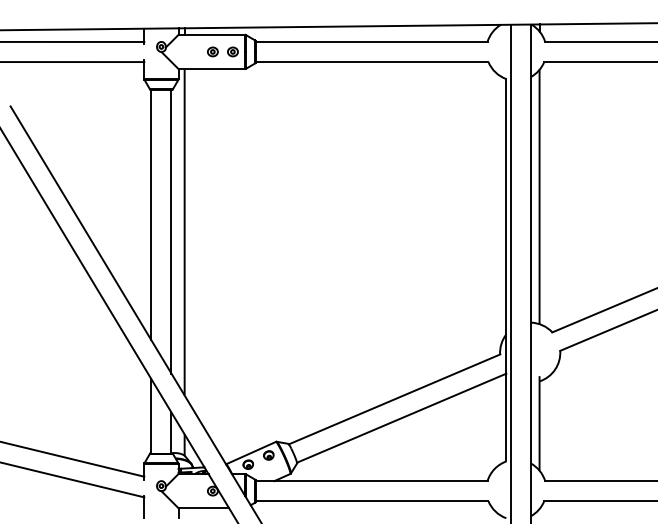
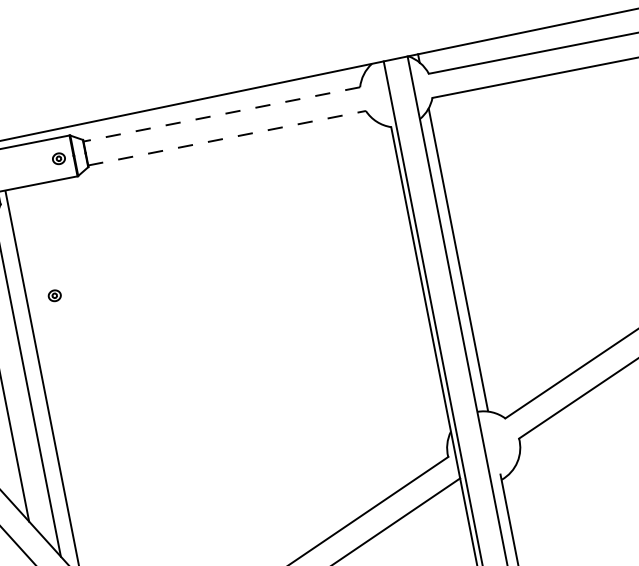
line: (371, 41) -> (221, 113), solid -> dashed
part: (212, 51) -> (54, 295), moved
line: (372, 62) -> (227, 138), solid -> dashed

